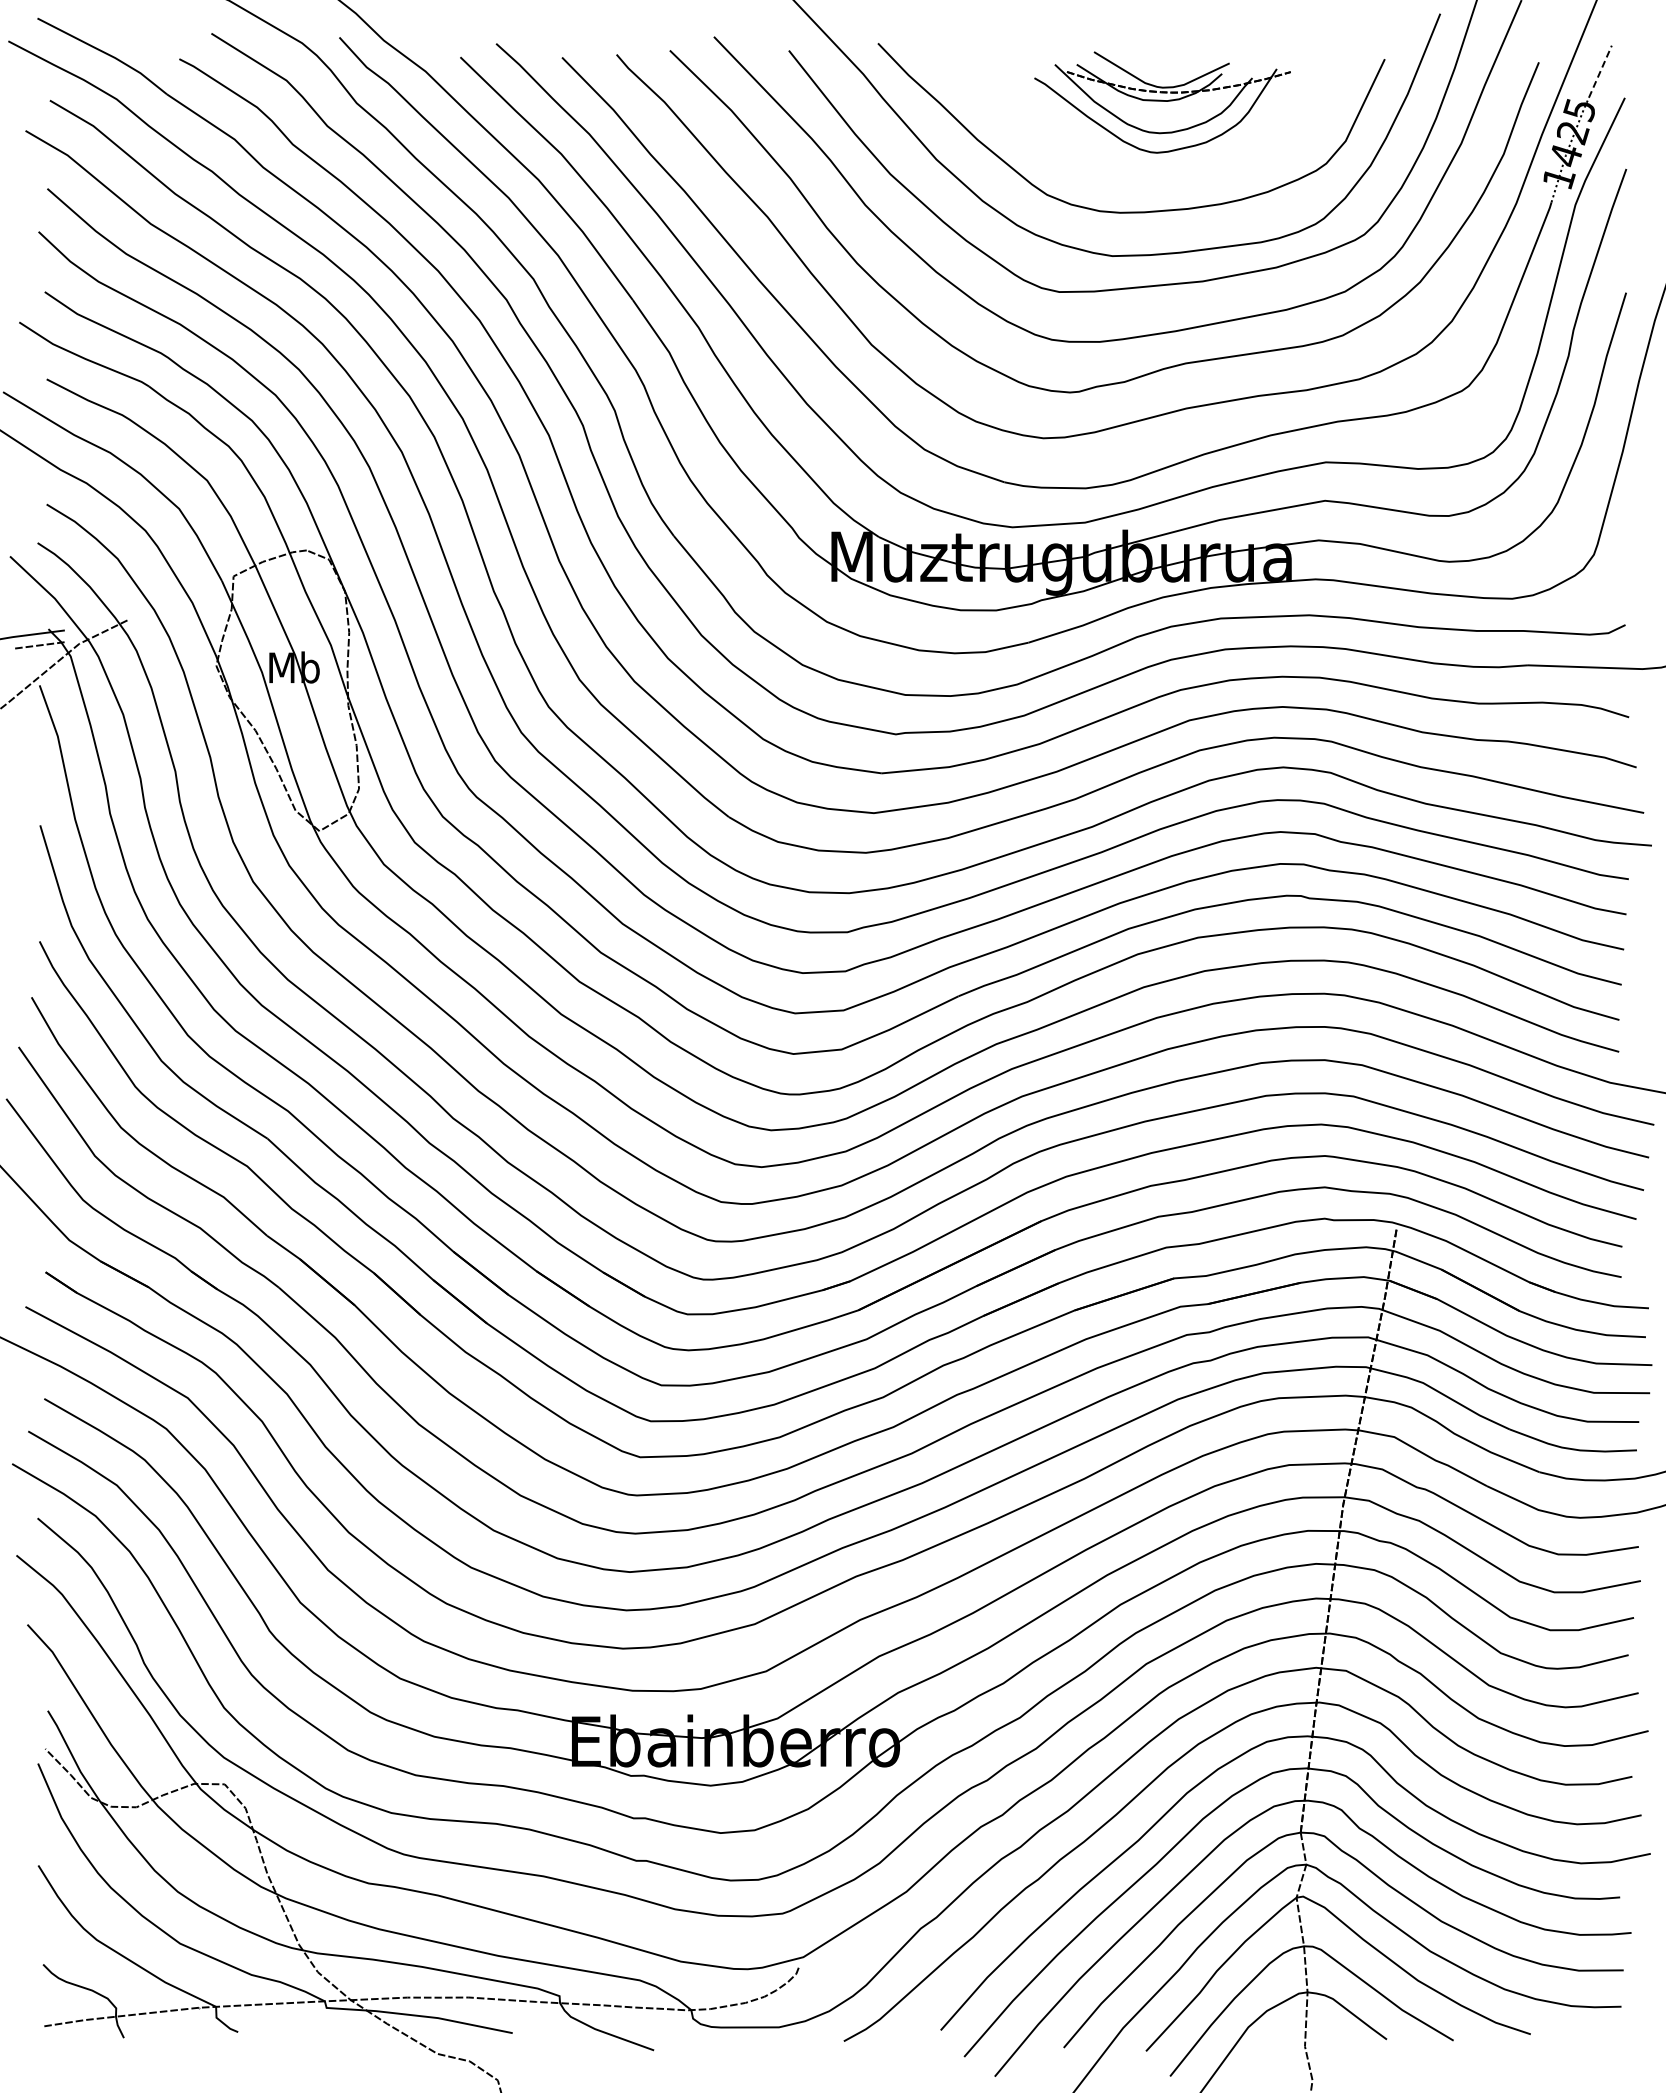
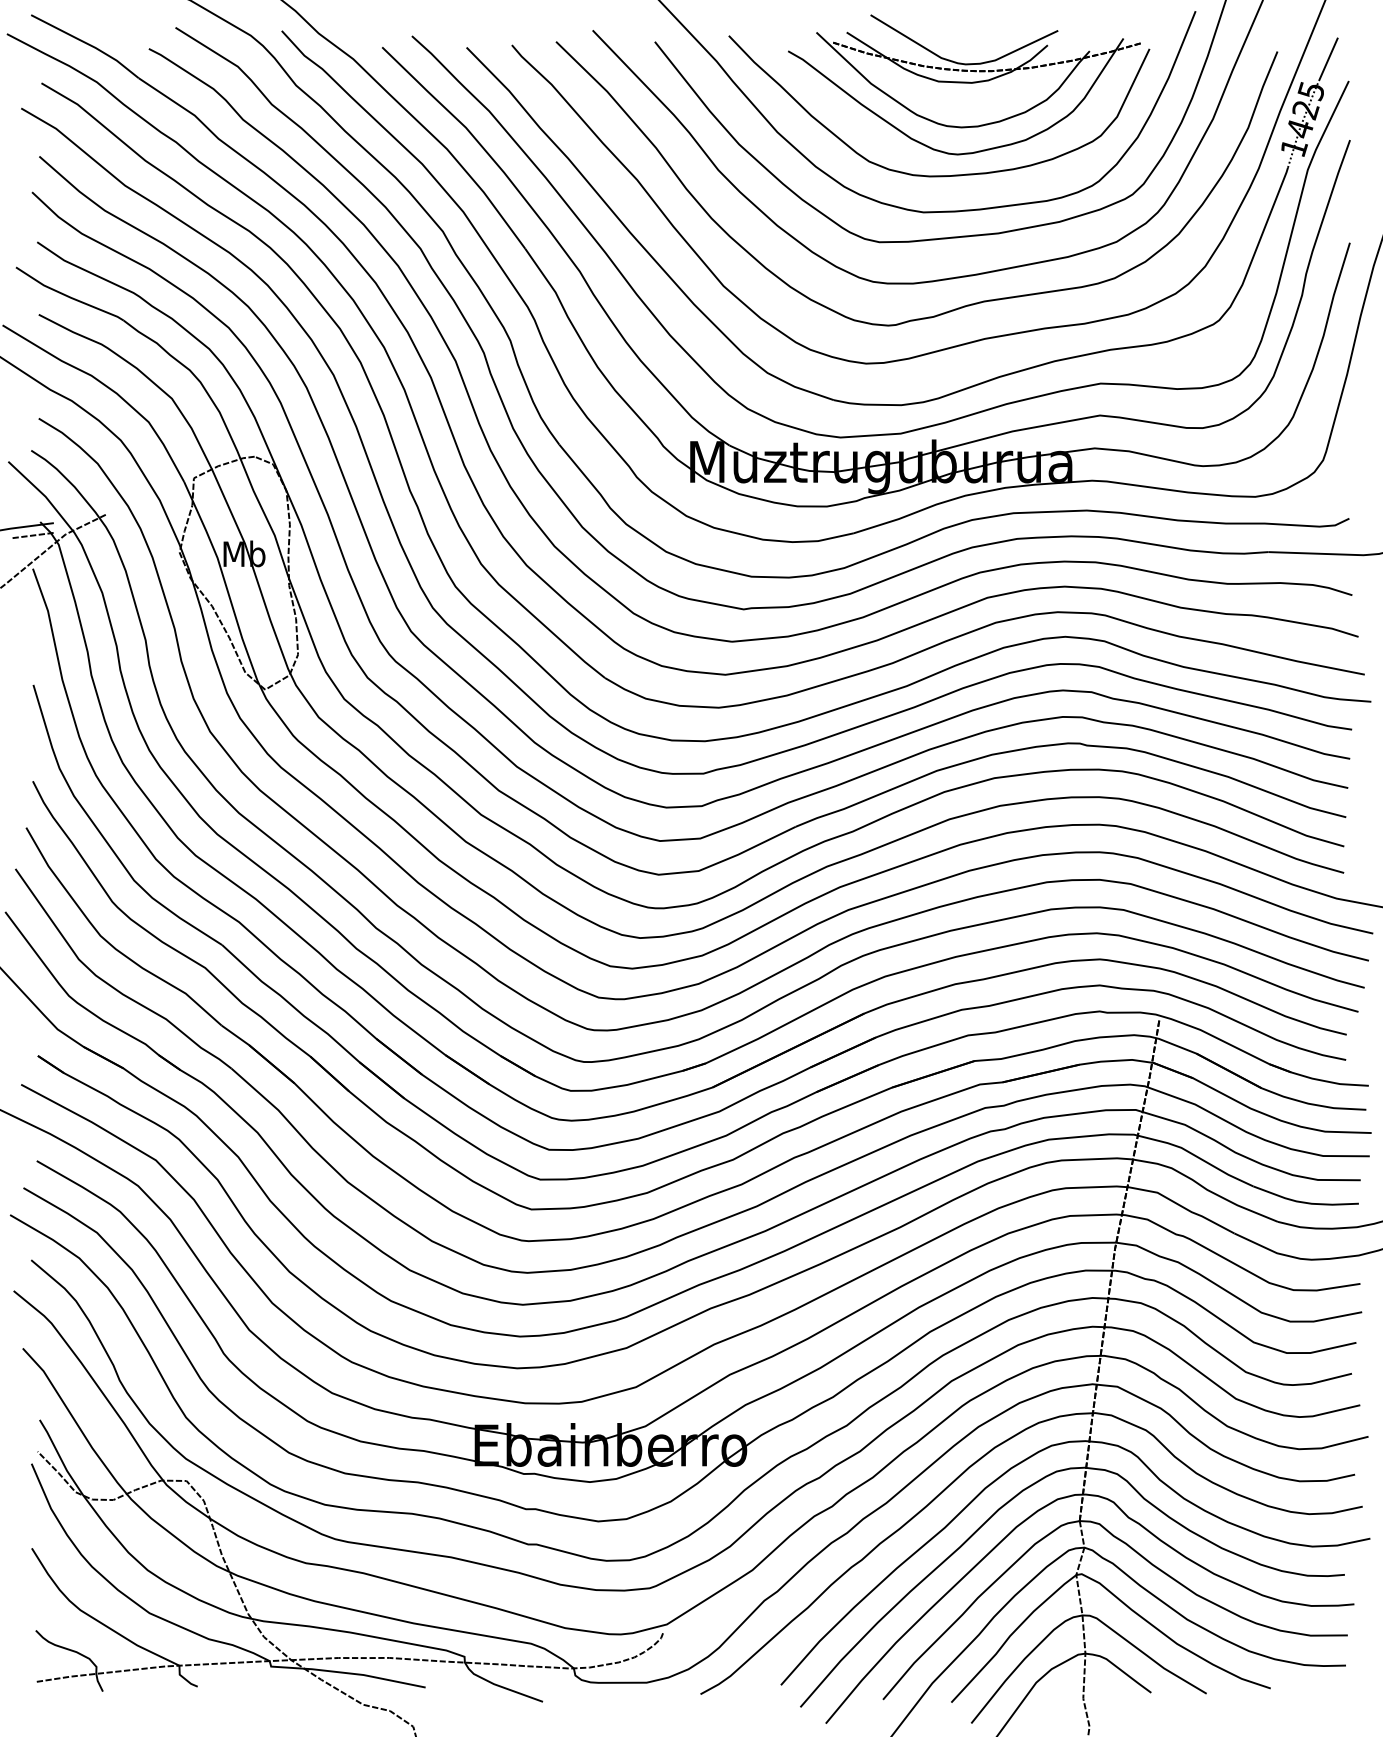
line: (1600, 71) -> (1328, 59), dashed -> solid
part: (1161, 102) -> (964, 84), size x1.67

